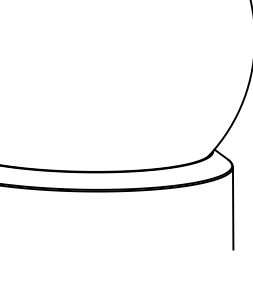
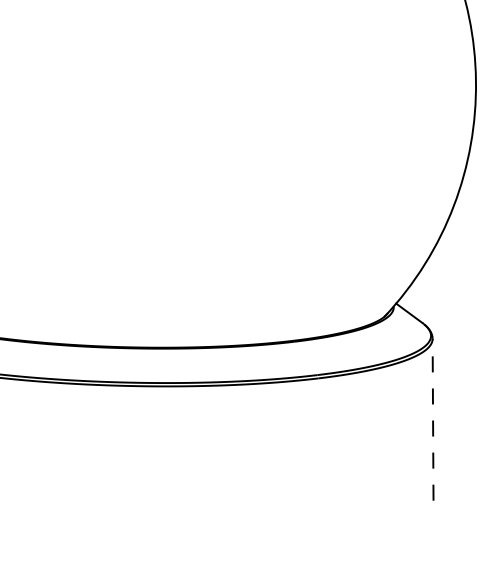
line: (233, 207) -> (433, 417), solid -> dashed

